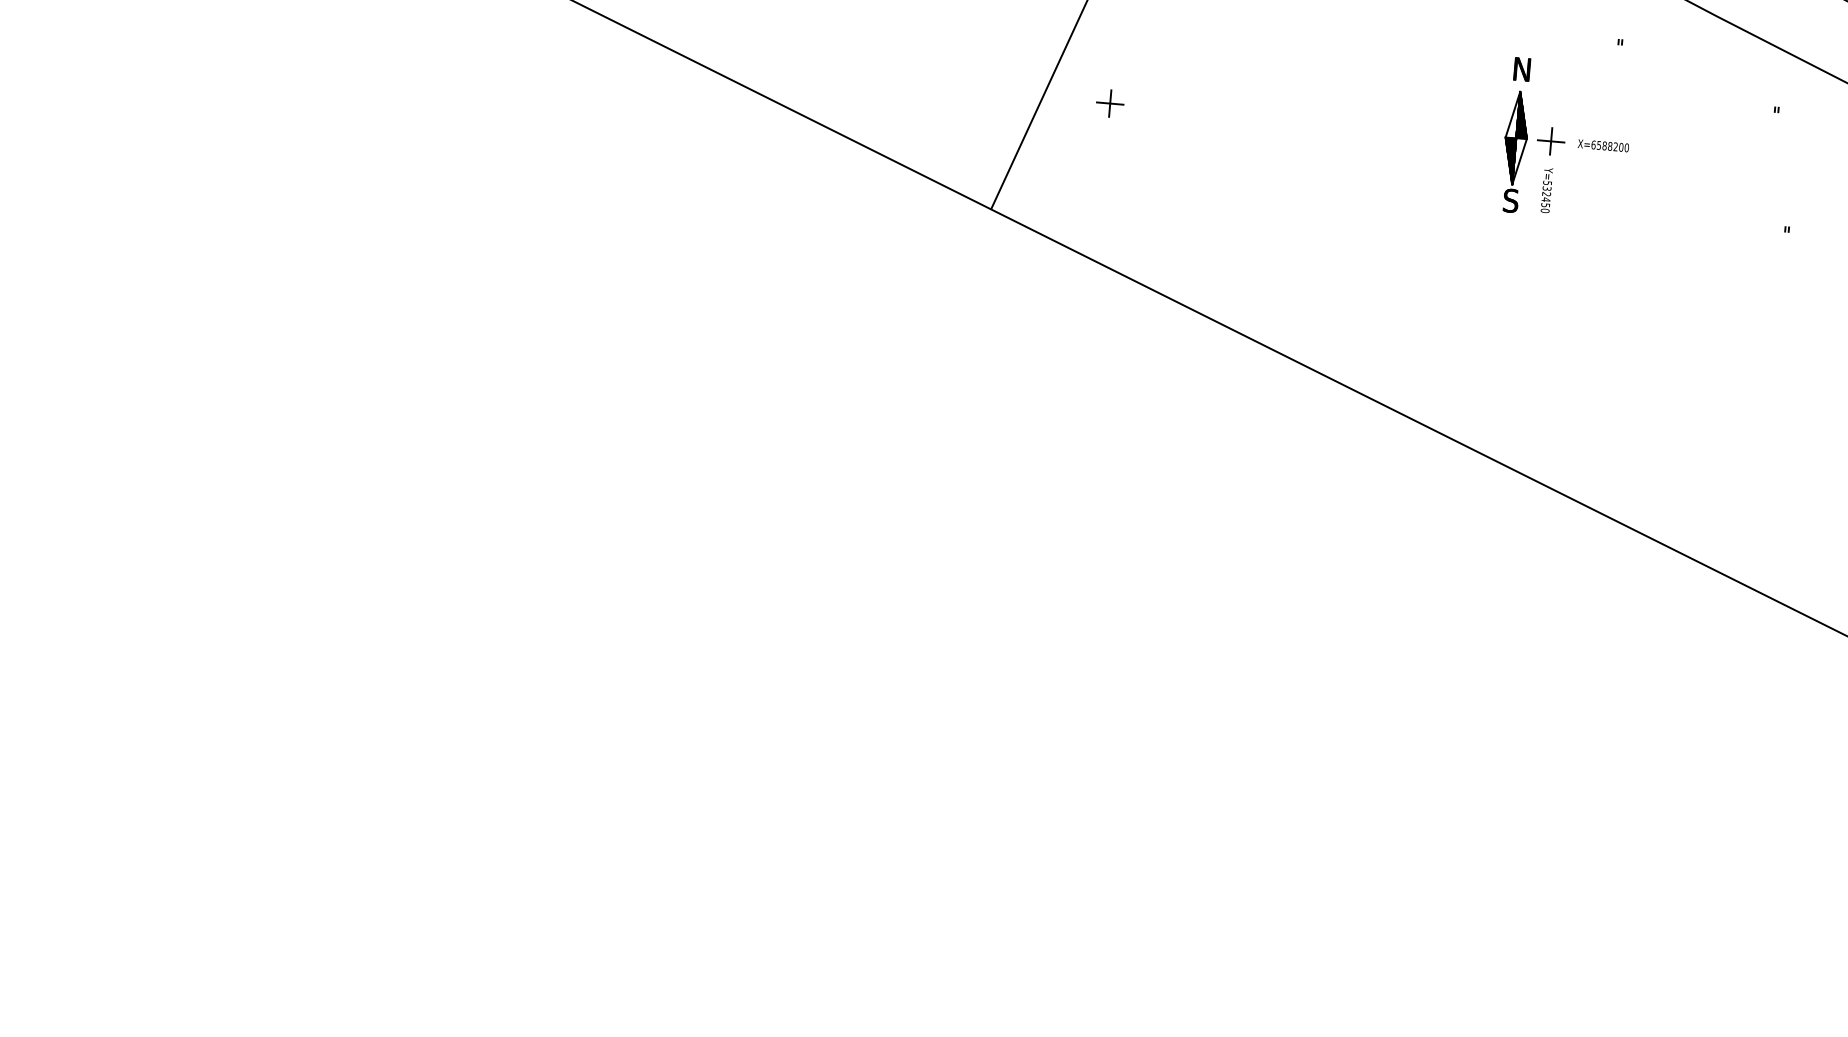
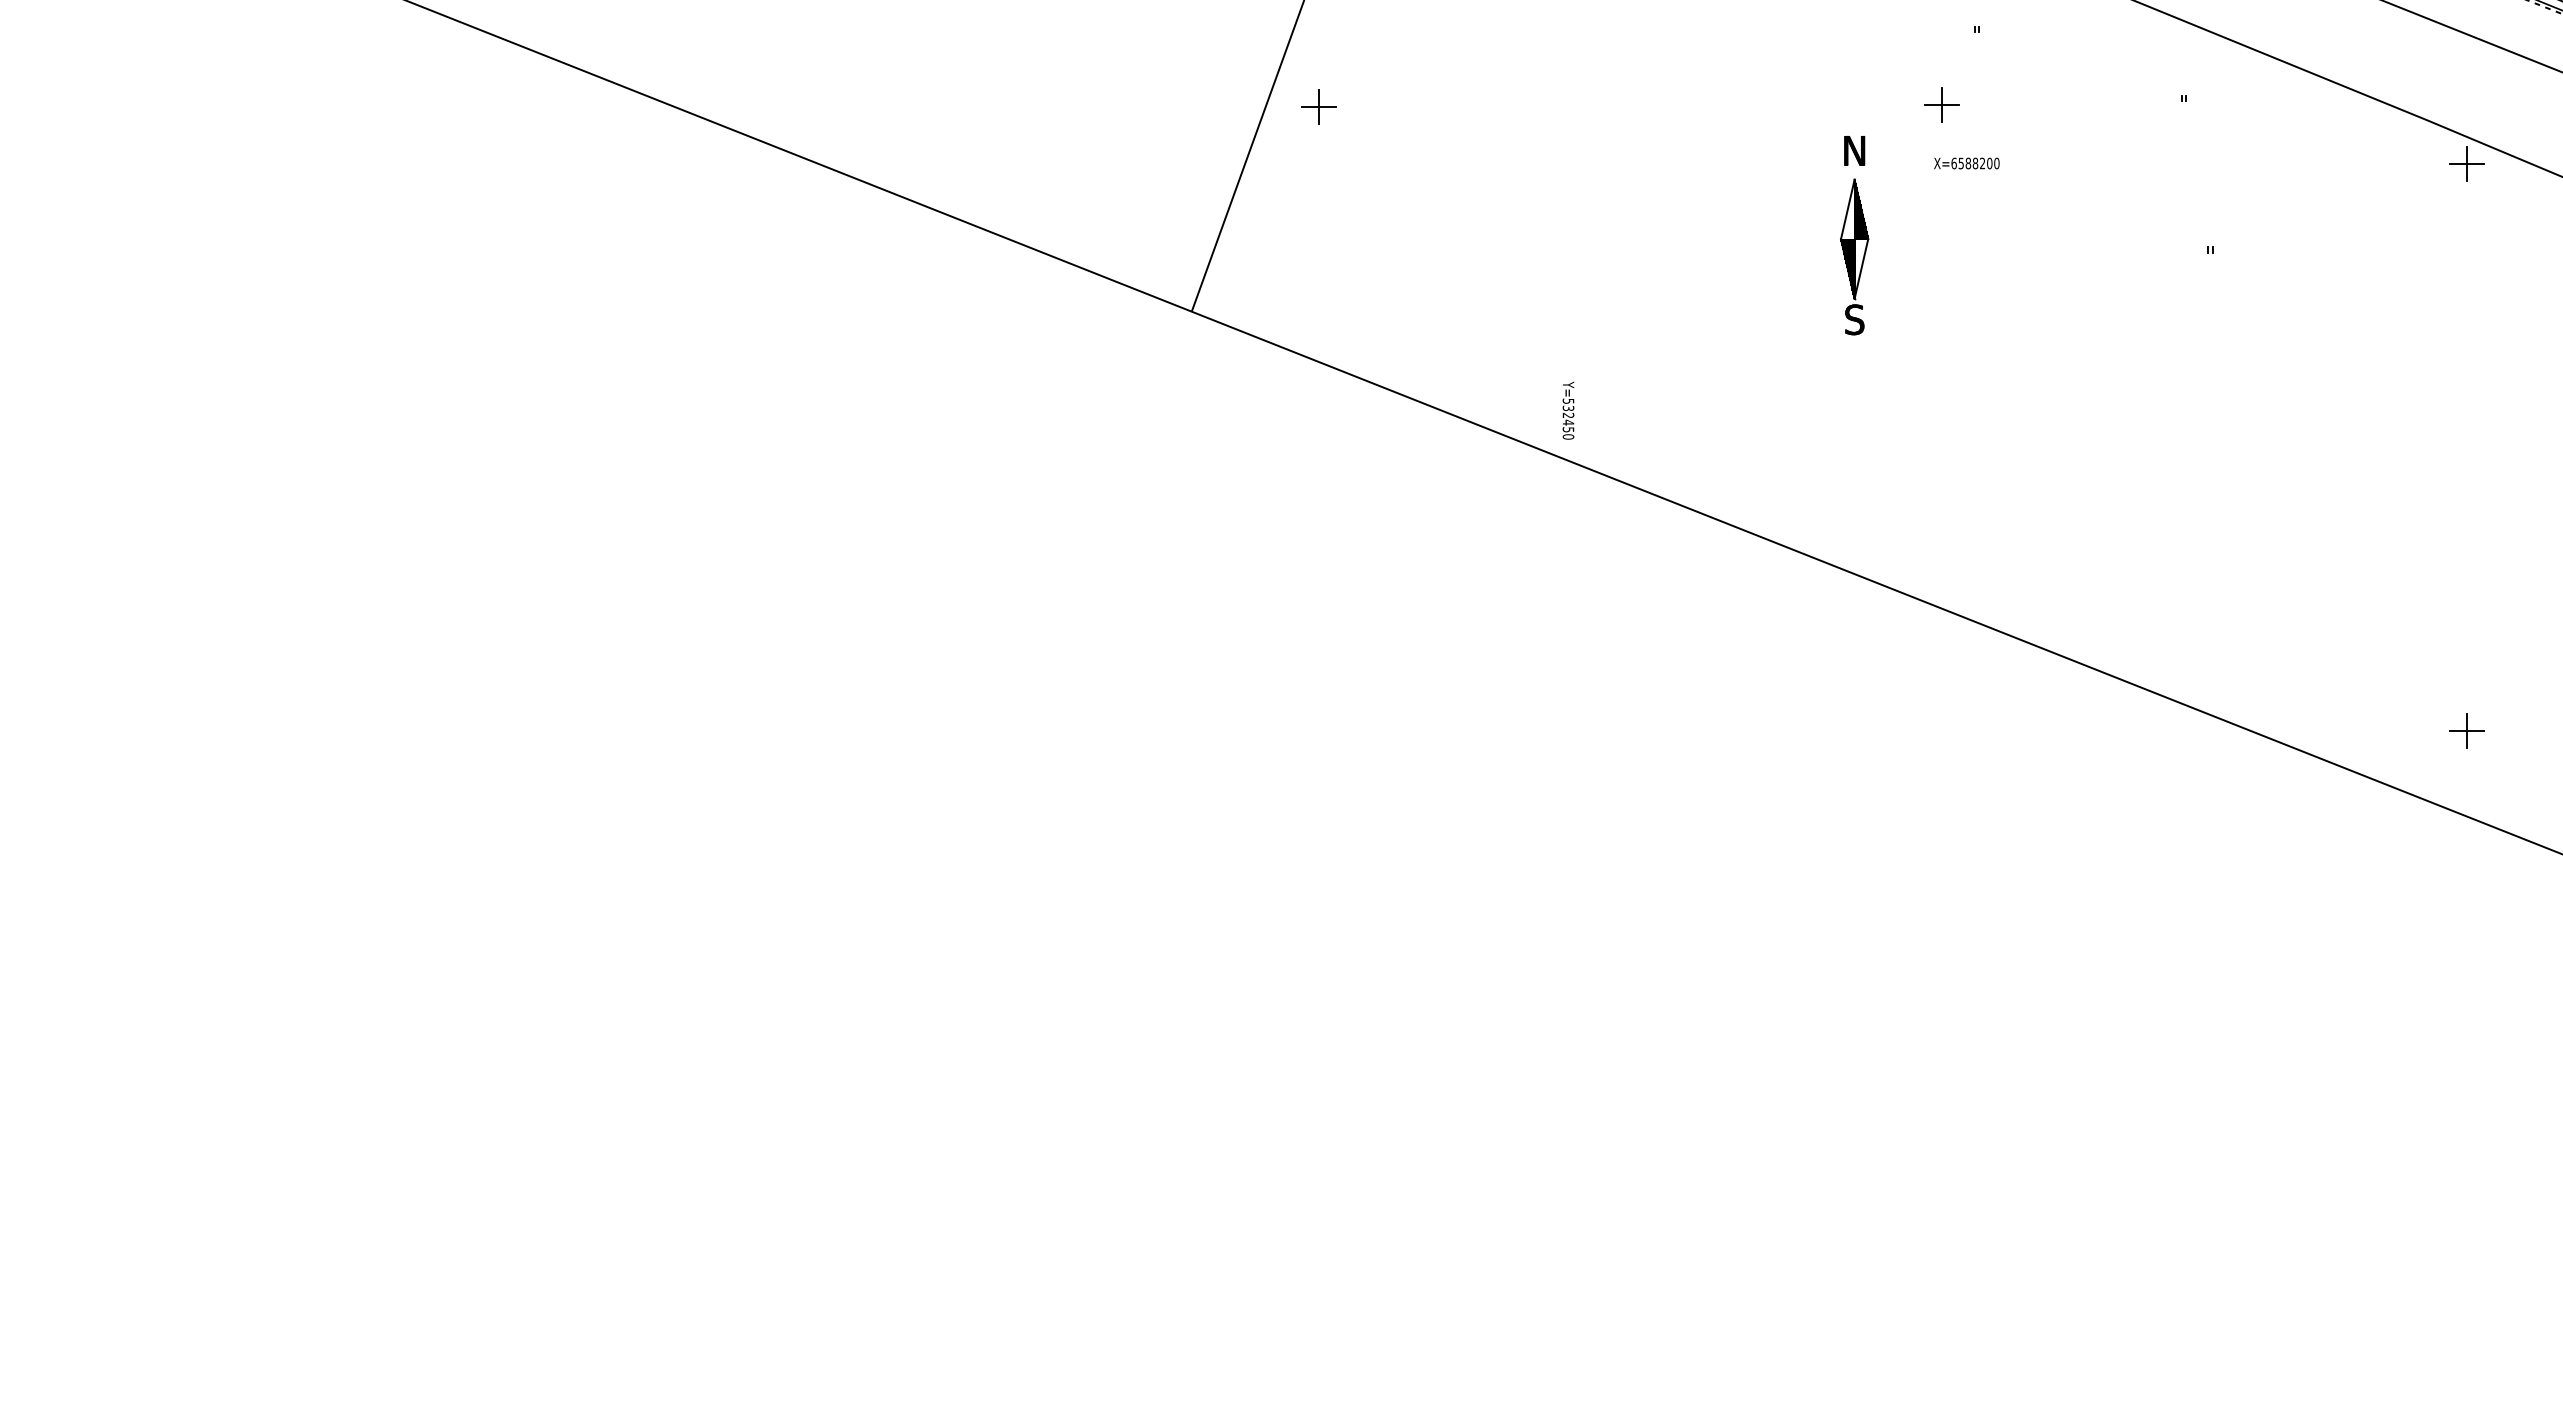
part: (1109, 103) -> (1318, 106), moved
part: (1516, 135) -> (1854, 235), moved
part: (1551, 141) -> (1941, 104), moved
text: (1546, 190) -> (1568, 410), moved

